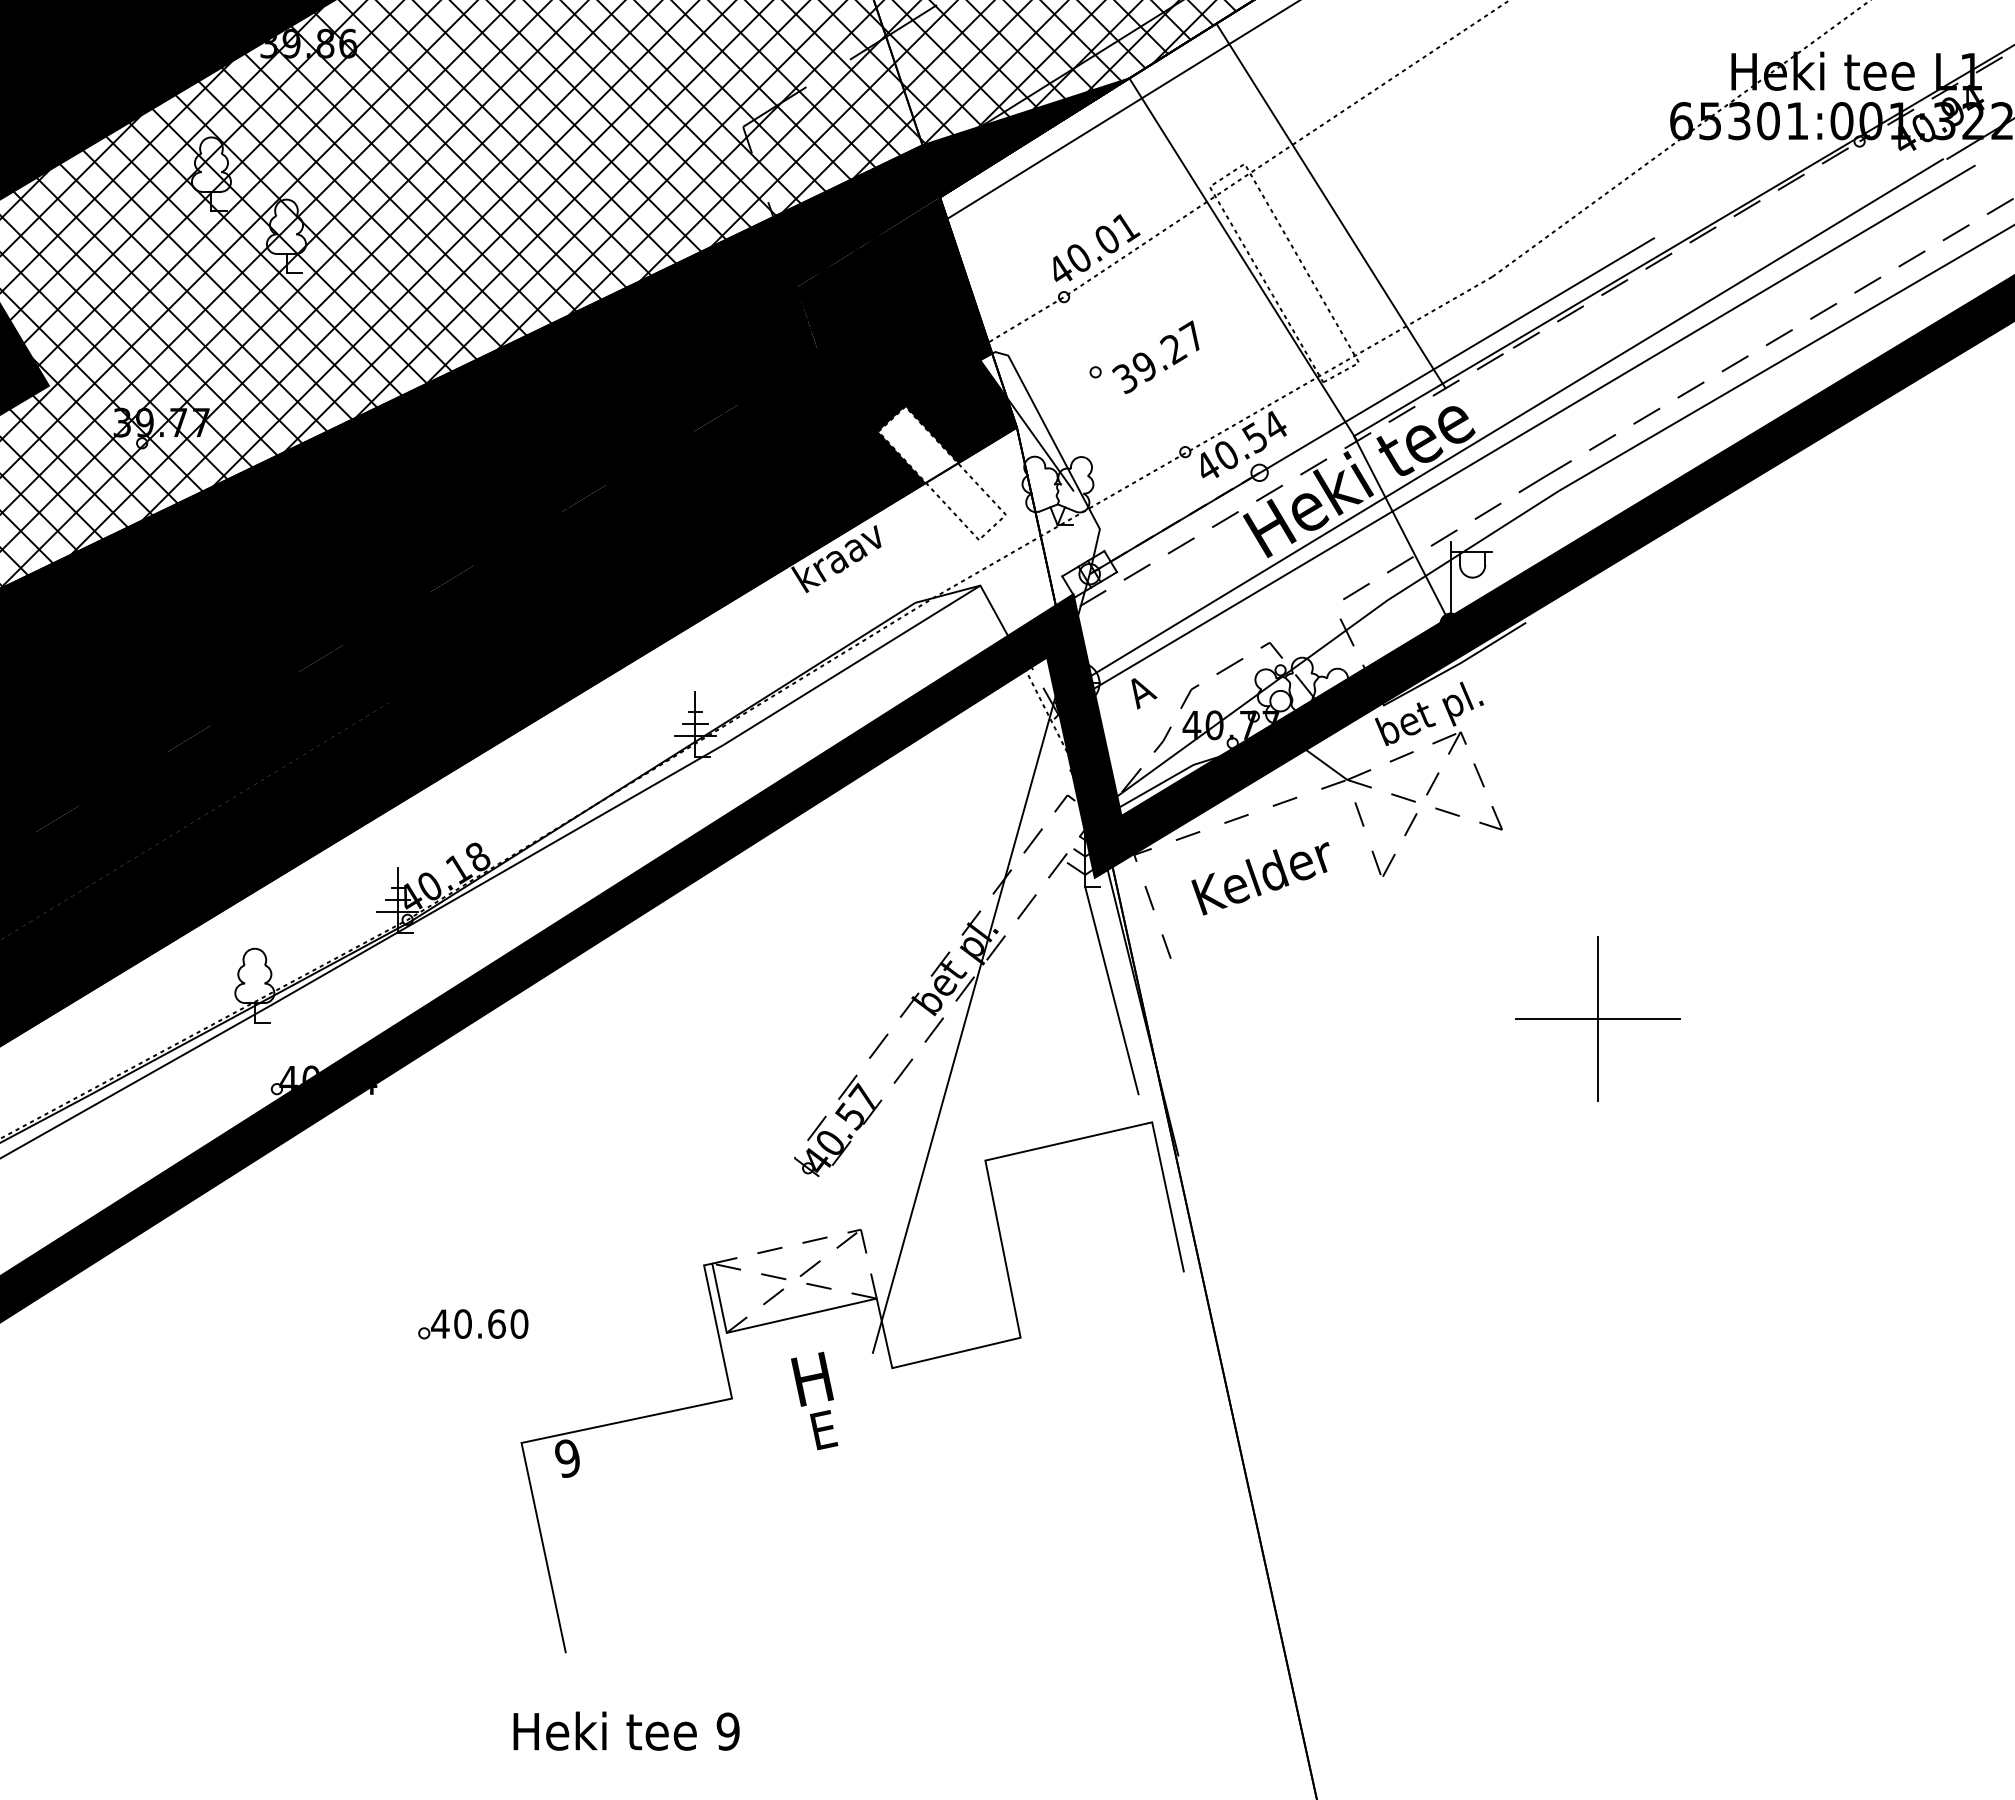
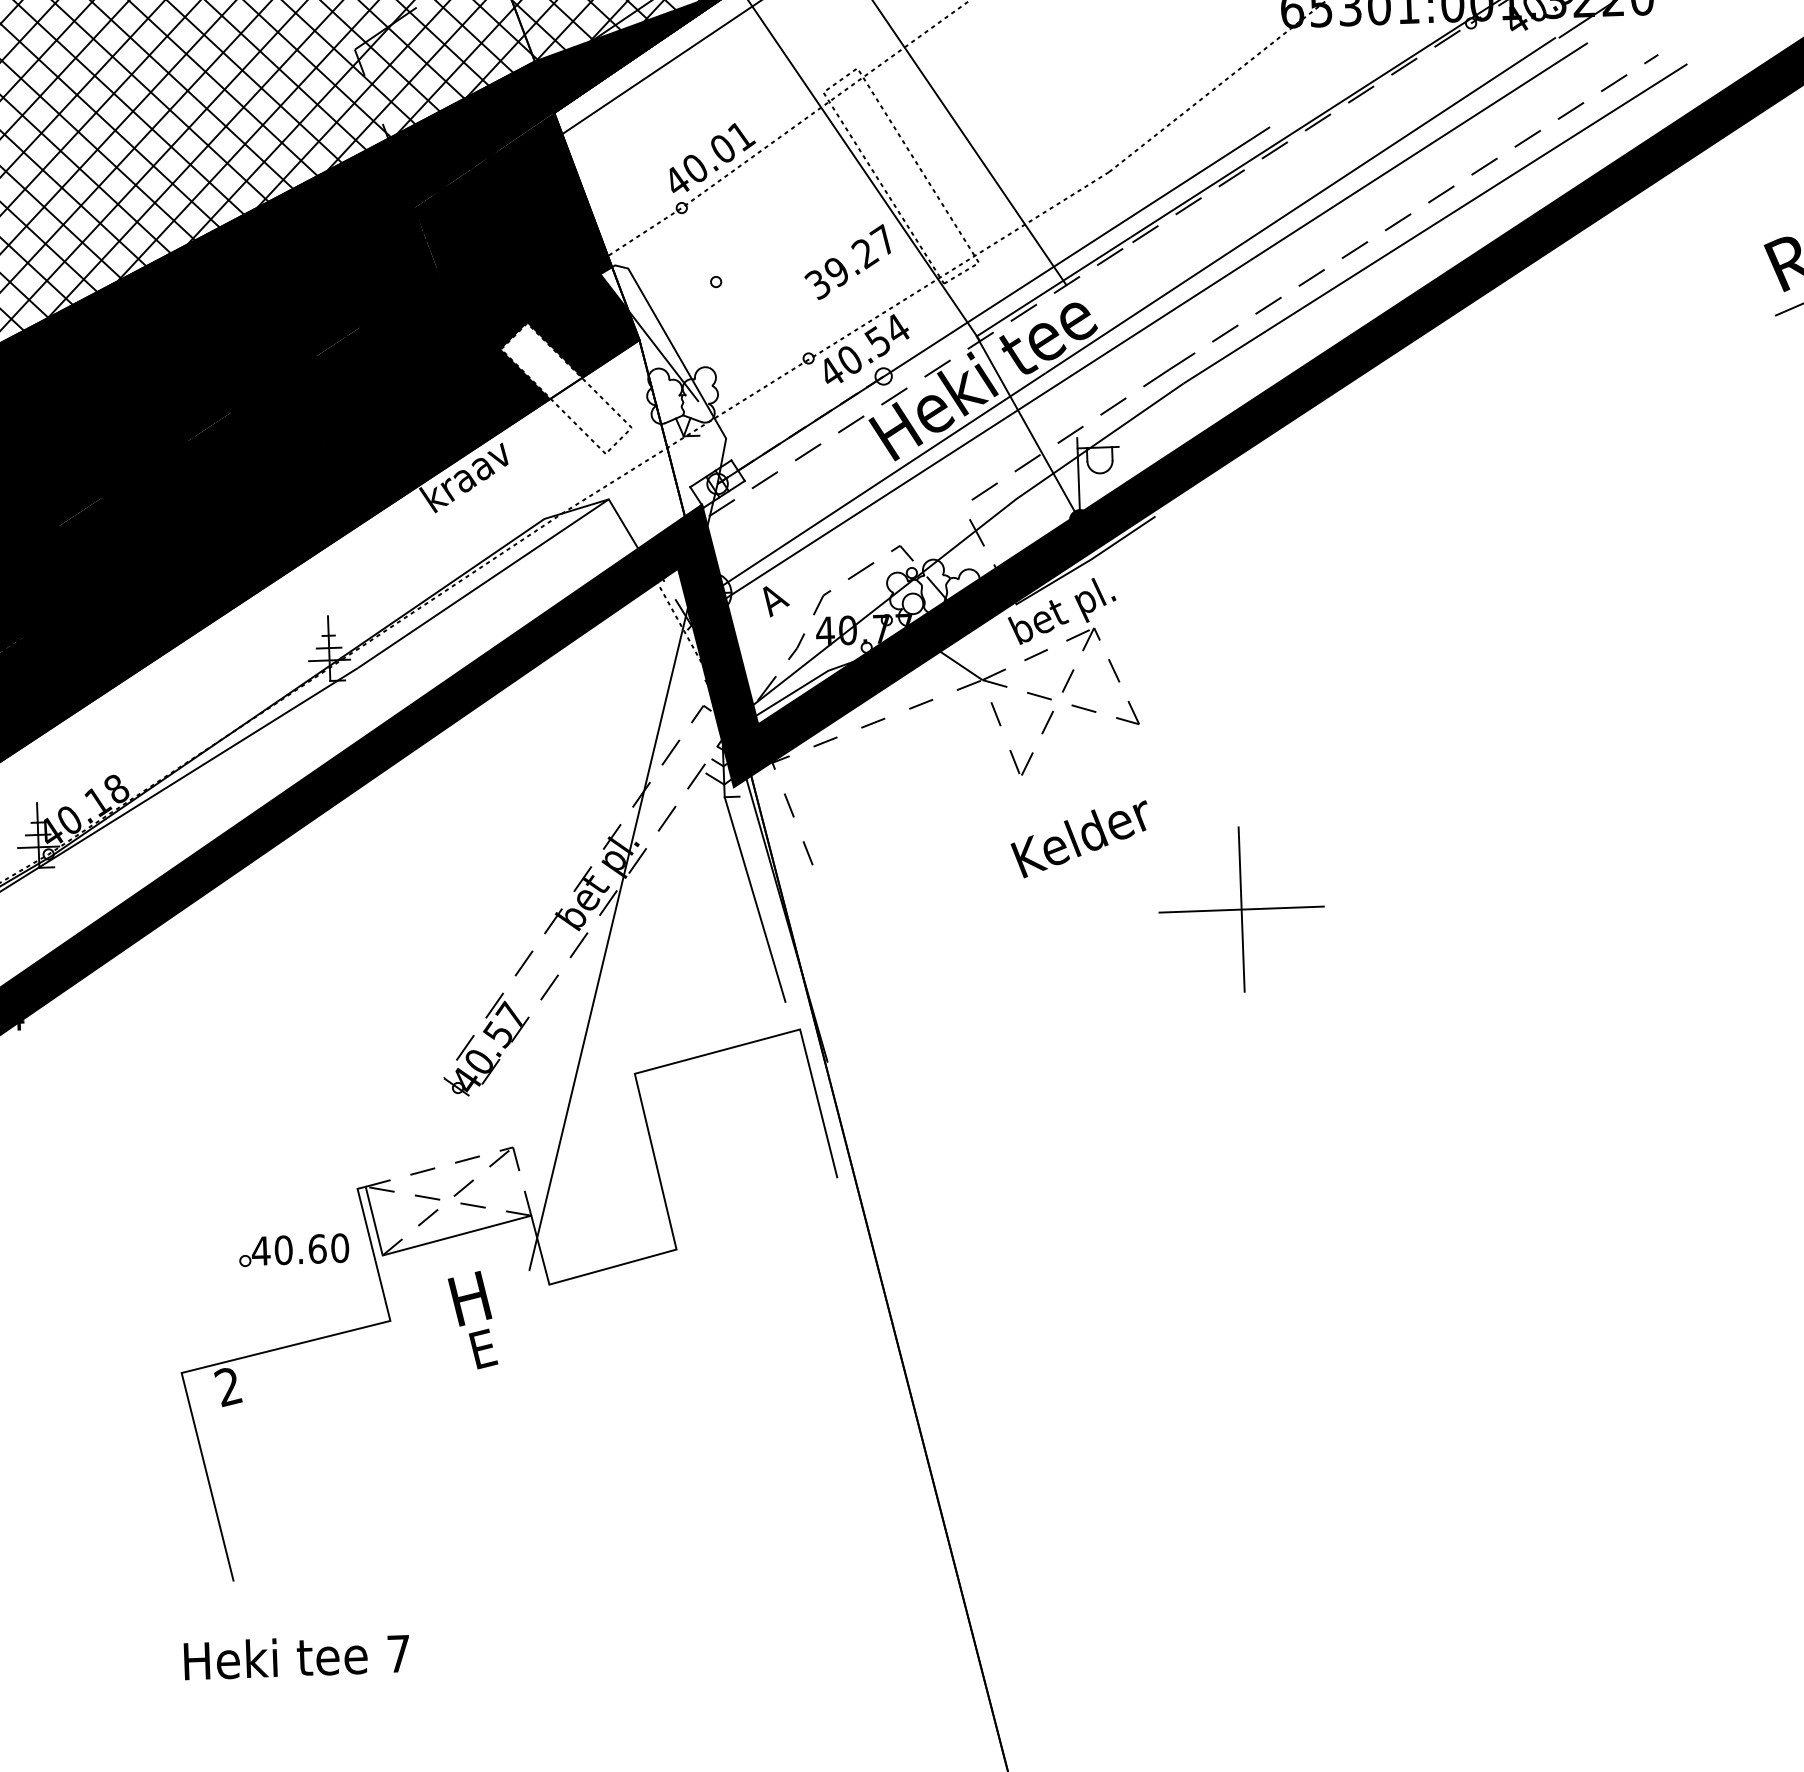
text: (1155, 356) -> (847, 261), moved
text: (1260, 878) -> (1079, 839), moved
part: (473, 1324) -> (294, 1250), moved
text: (567, 1458) -> (228, 1386), 9 -> 2
text: (727, 1731) -> (398, 1653), 9 -> 7

